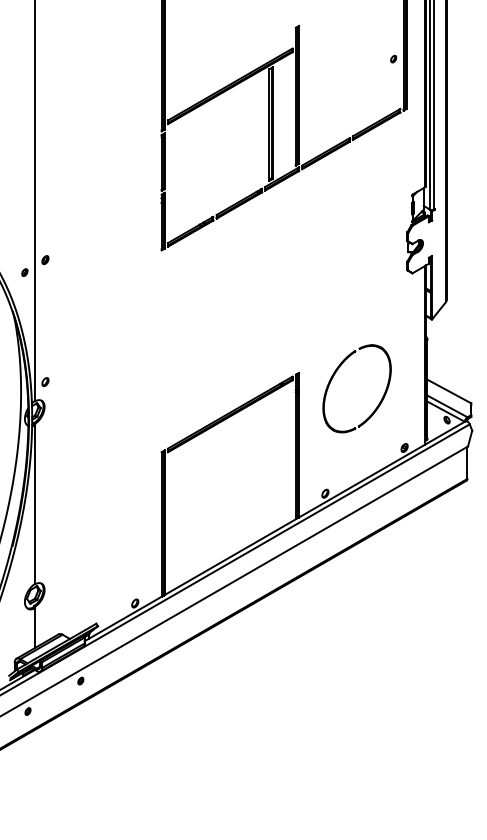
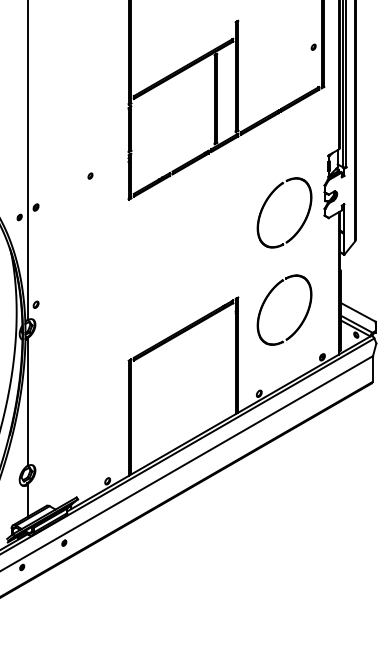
part: (113, 219) -> (90, 175), added
part: (334, 255) -> (266, 203), added

